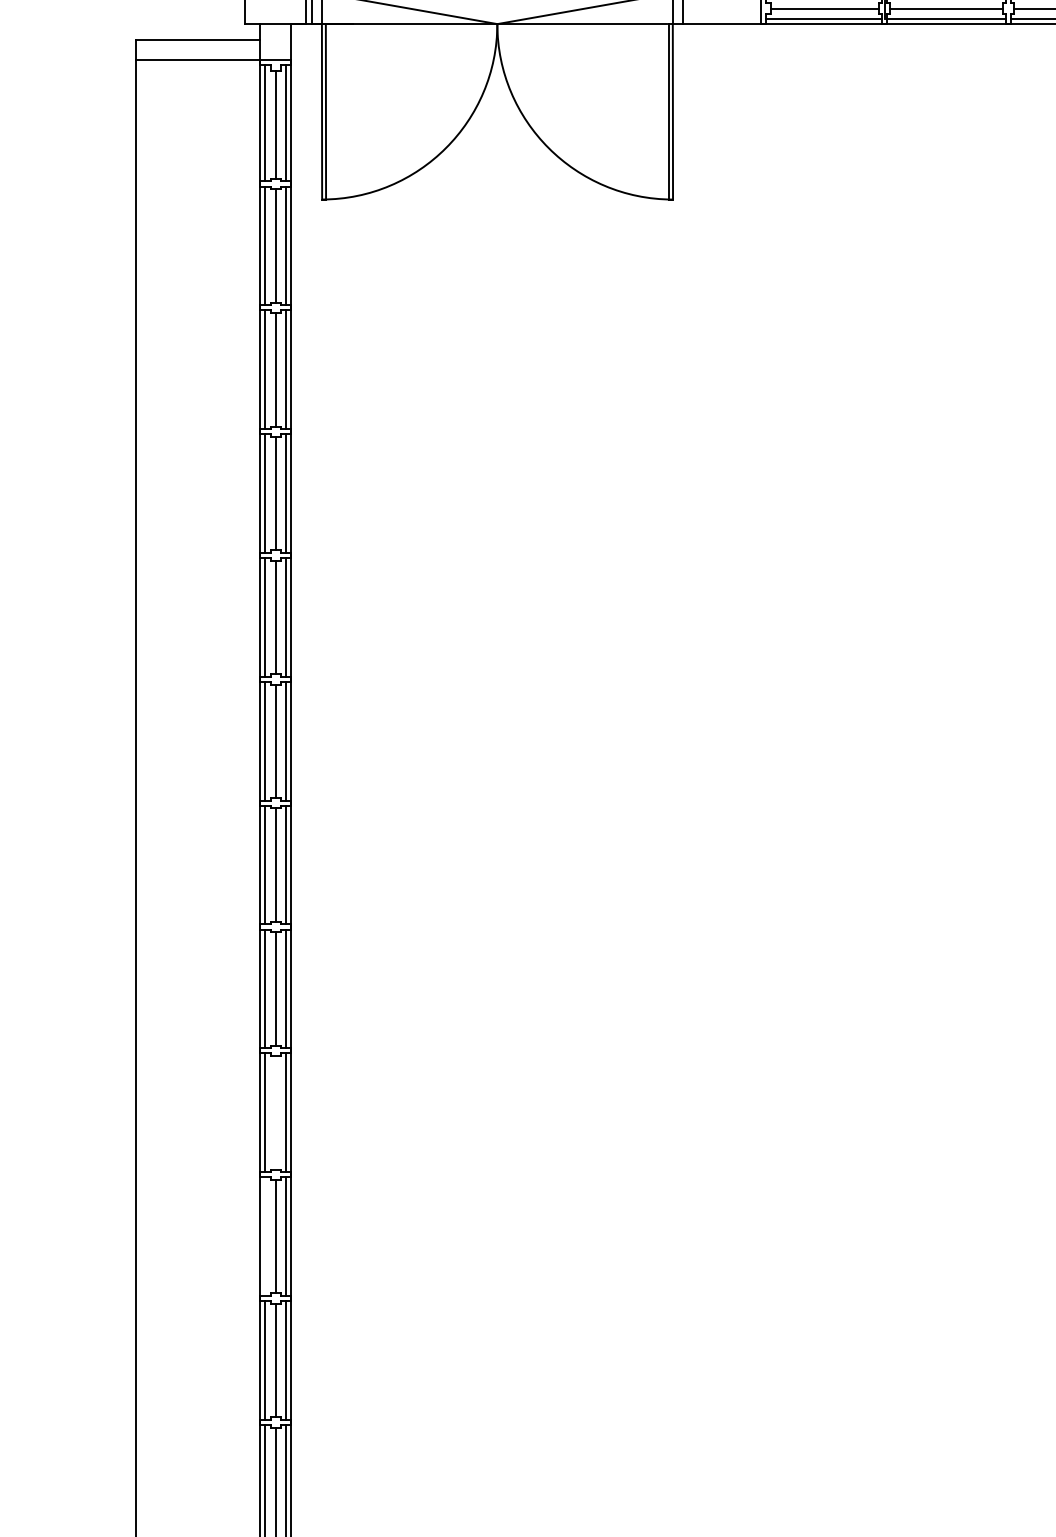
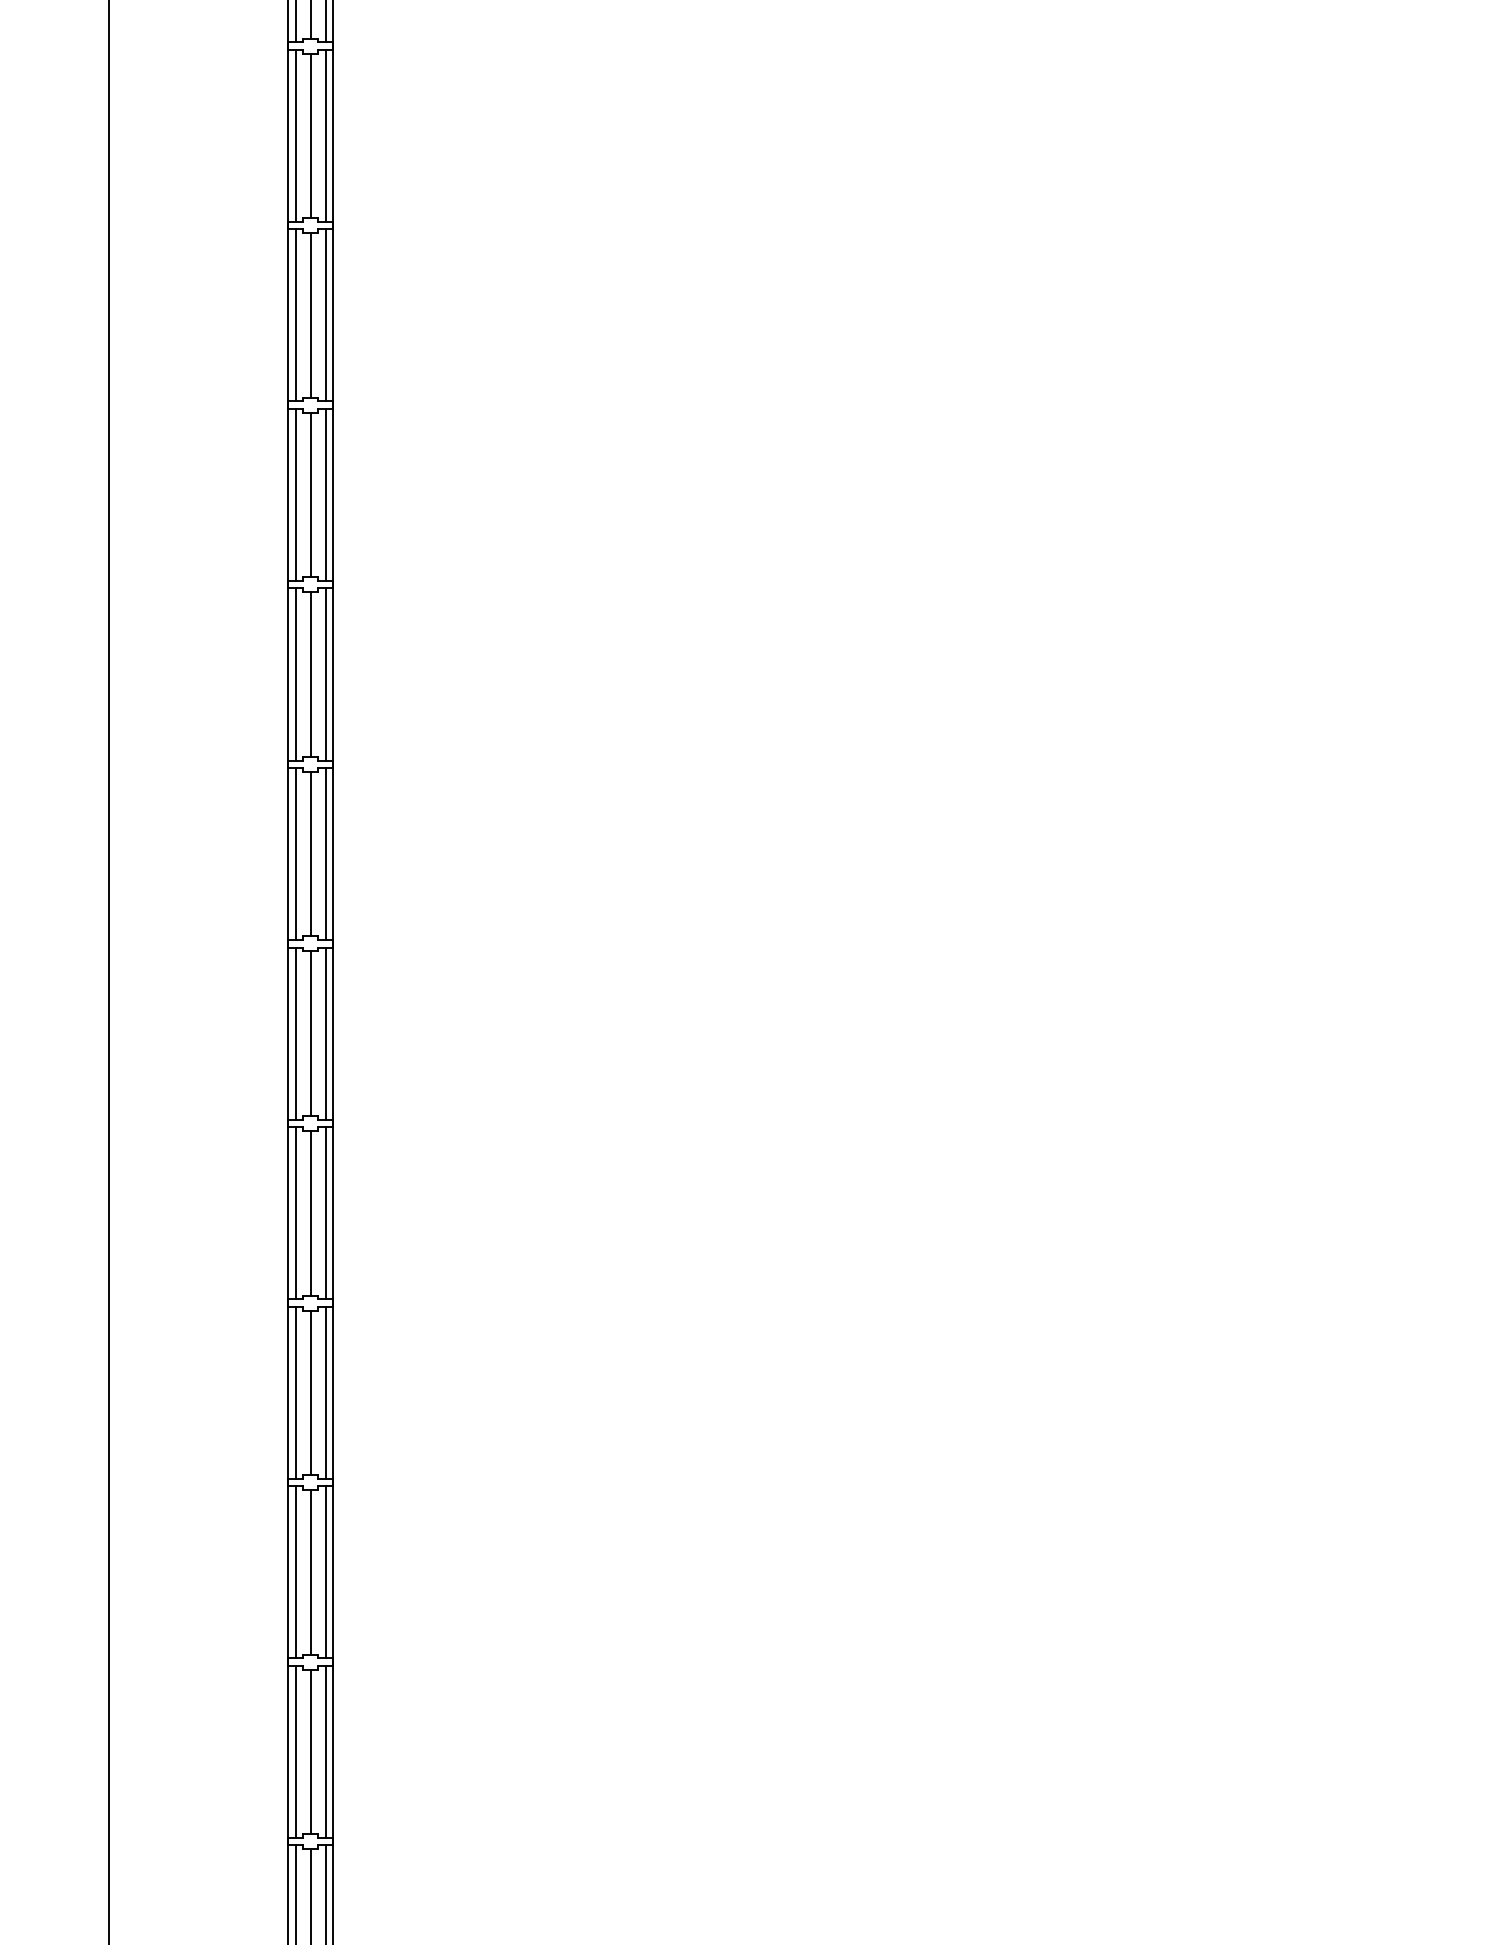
line: (275, 1112) -> (310, 1212), added
line: (265, 1236) -> (295, 1392), added

